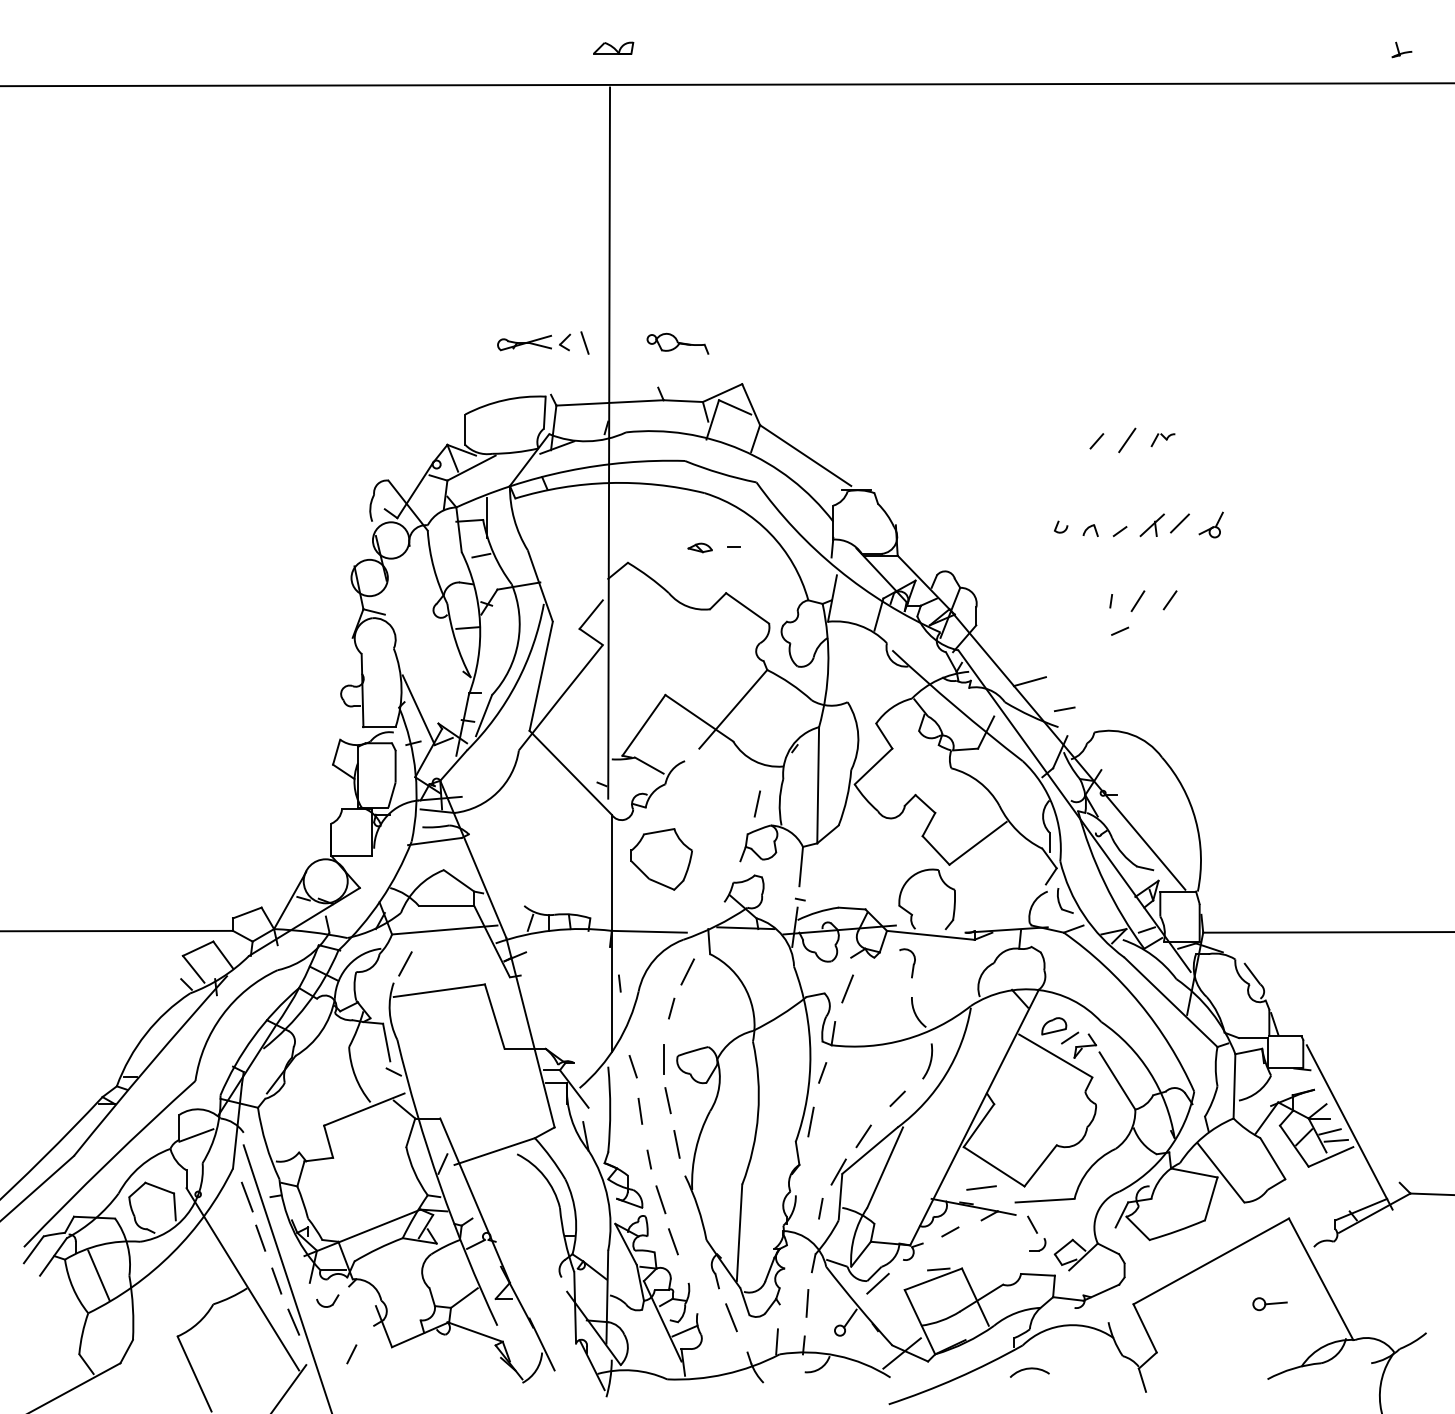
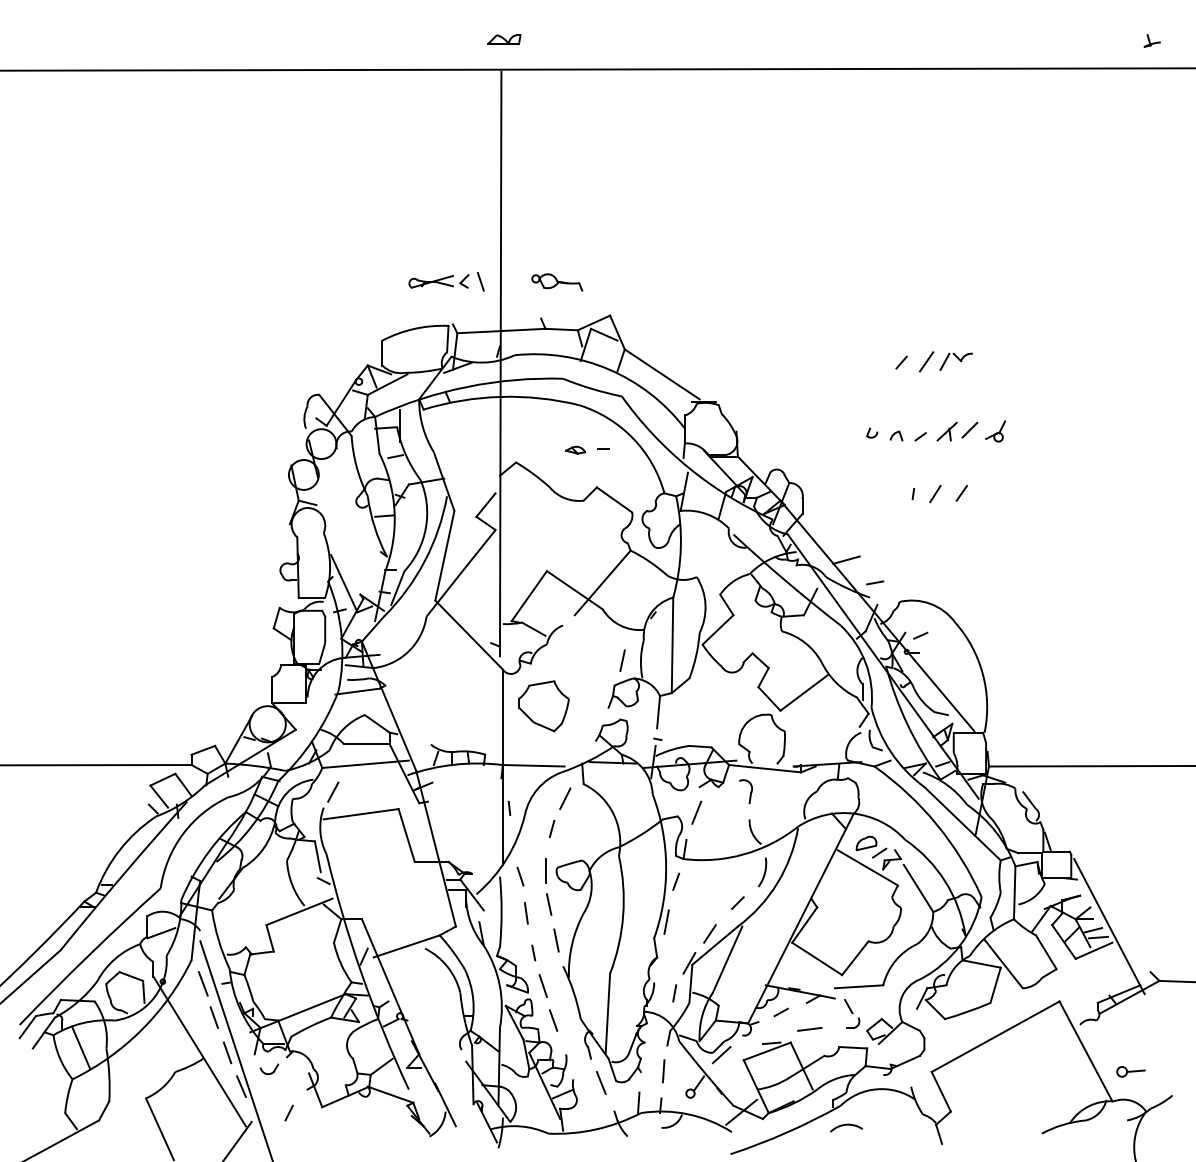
part: (1162, 439) -> (955, 361), size x1.67
line: (1119, 630) -> (920, 635), moved
line: (981, 1188) -> (809, 1029), moved
part: (1269, 1303) -> (1130, 1071), moved

